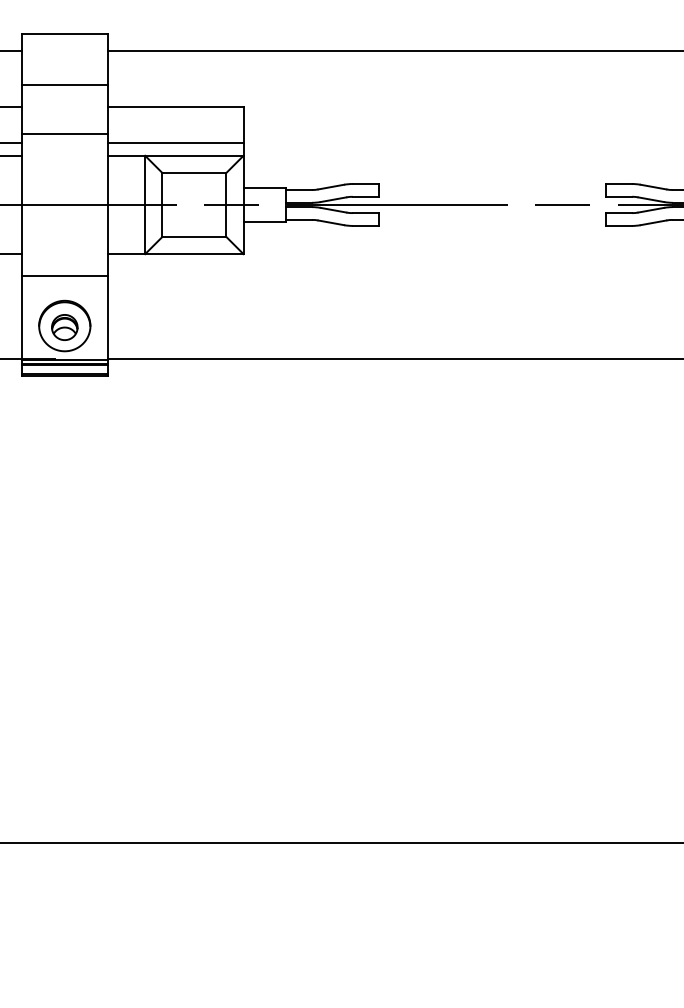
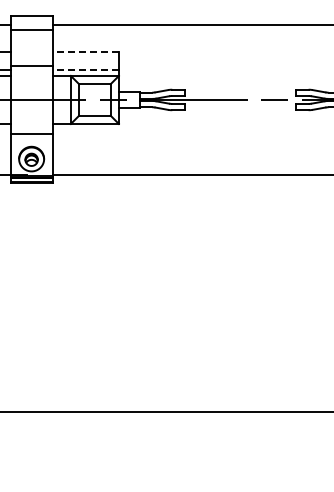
line: (64, 85) -> (31, 29), moved
line: (175, 105) -> (85, 51), solid -> dashed
line: (175, 142) -> (85, 69), solid -> dashed

